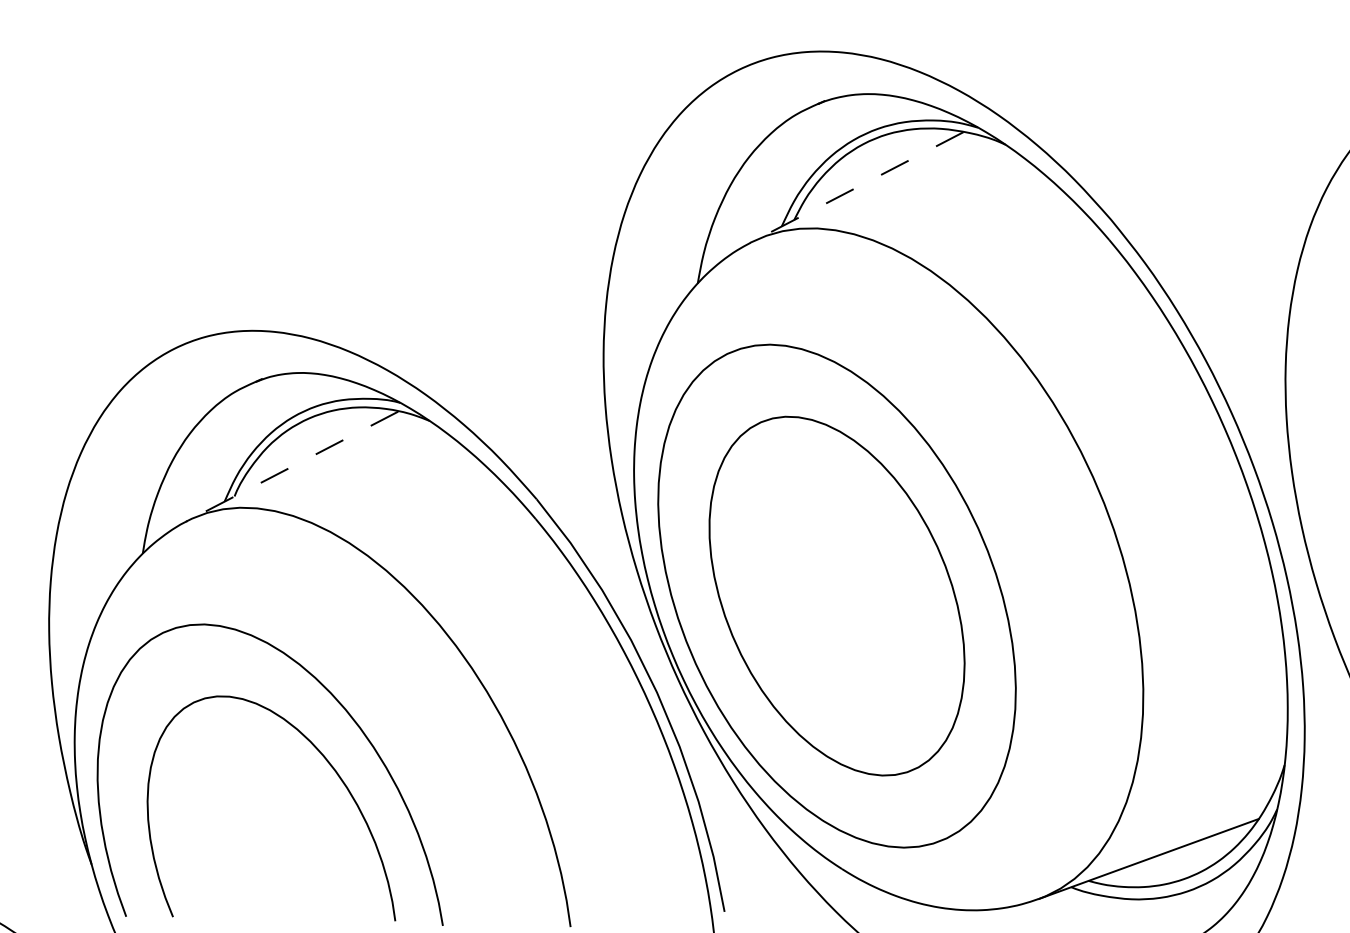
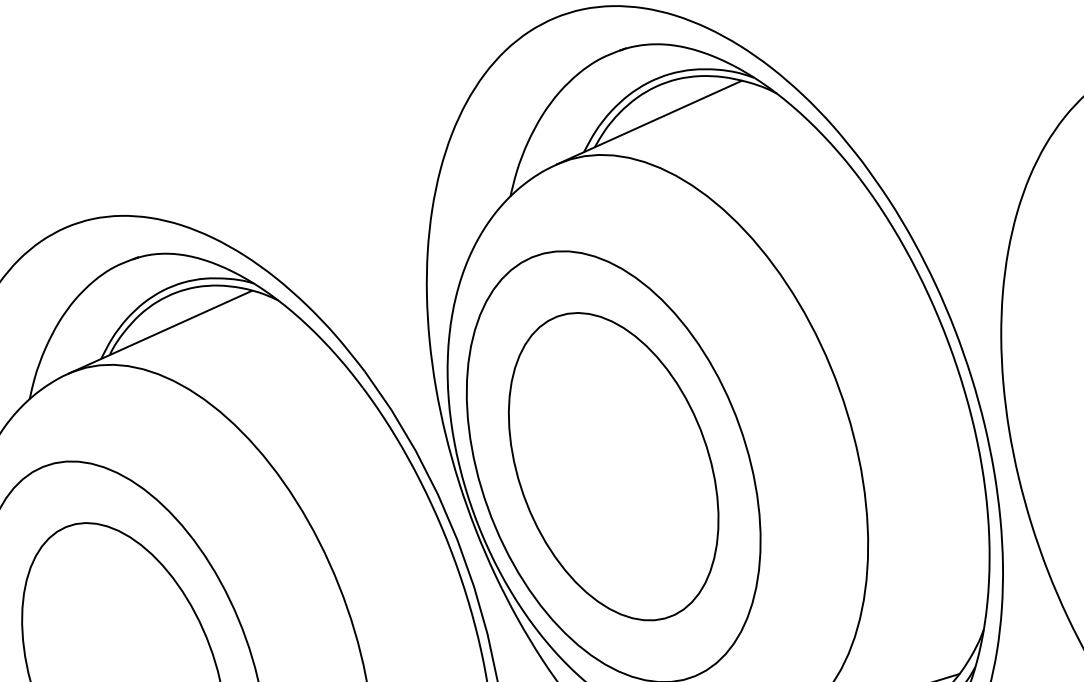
line: (857, 187) -> (649, 122), dashed -> solid
line: (292, 466) -> (160, 332), dashed -> solid

